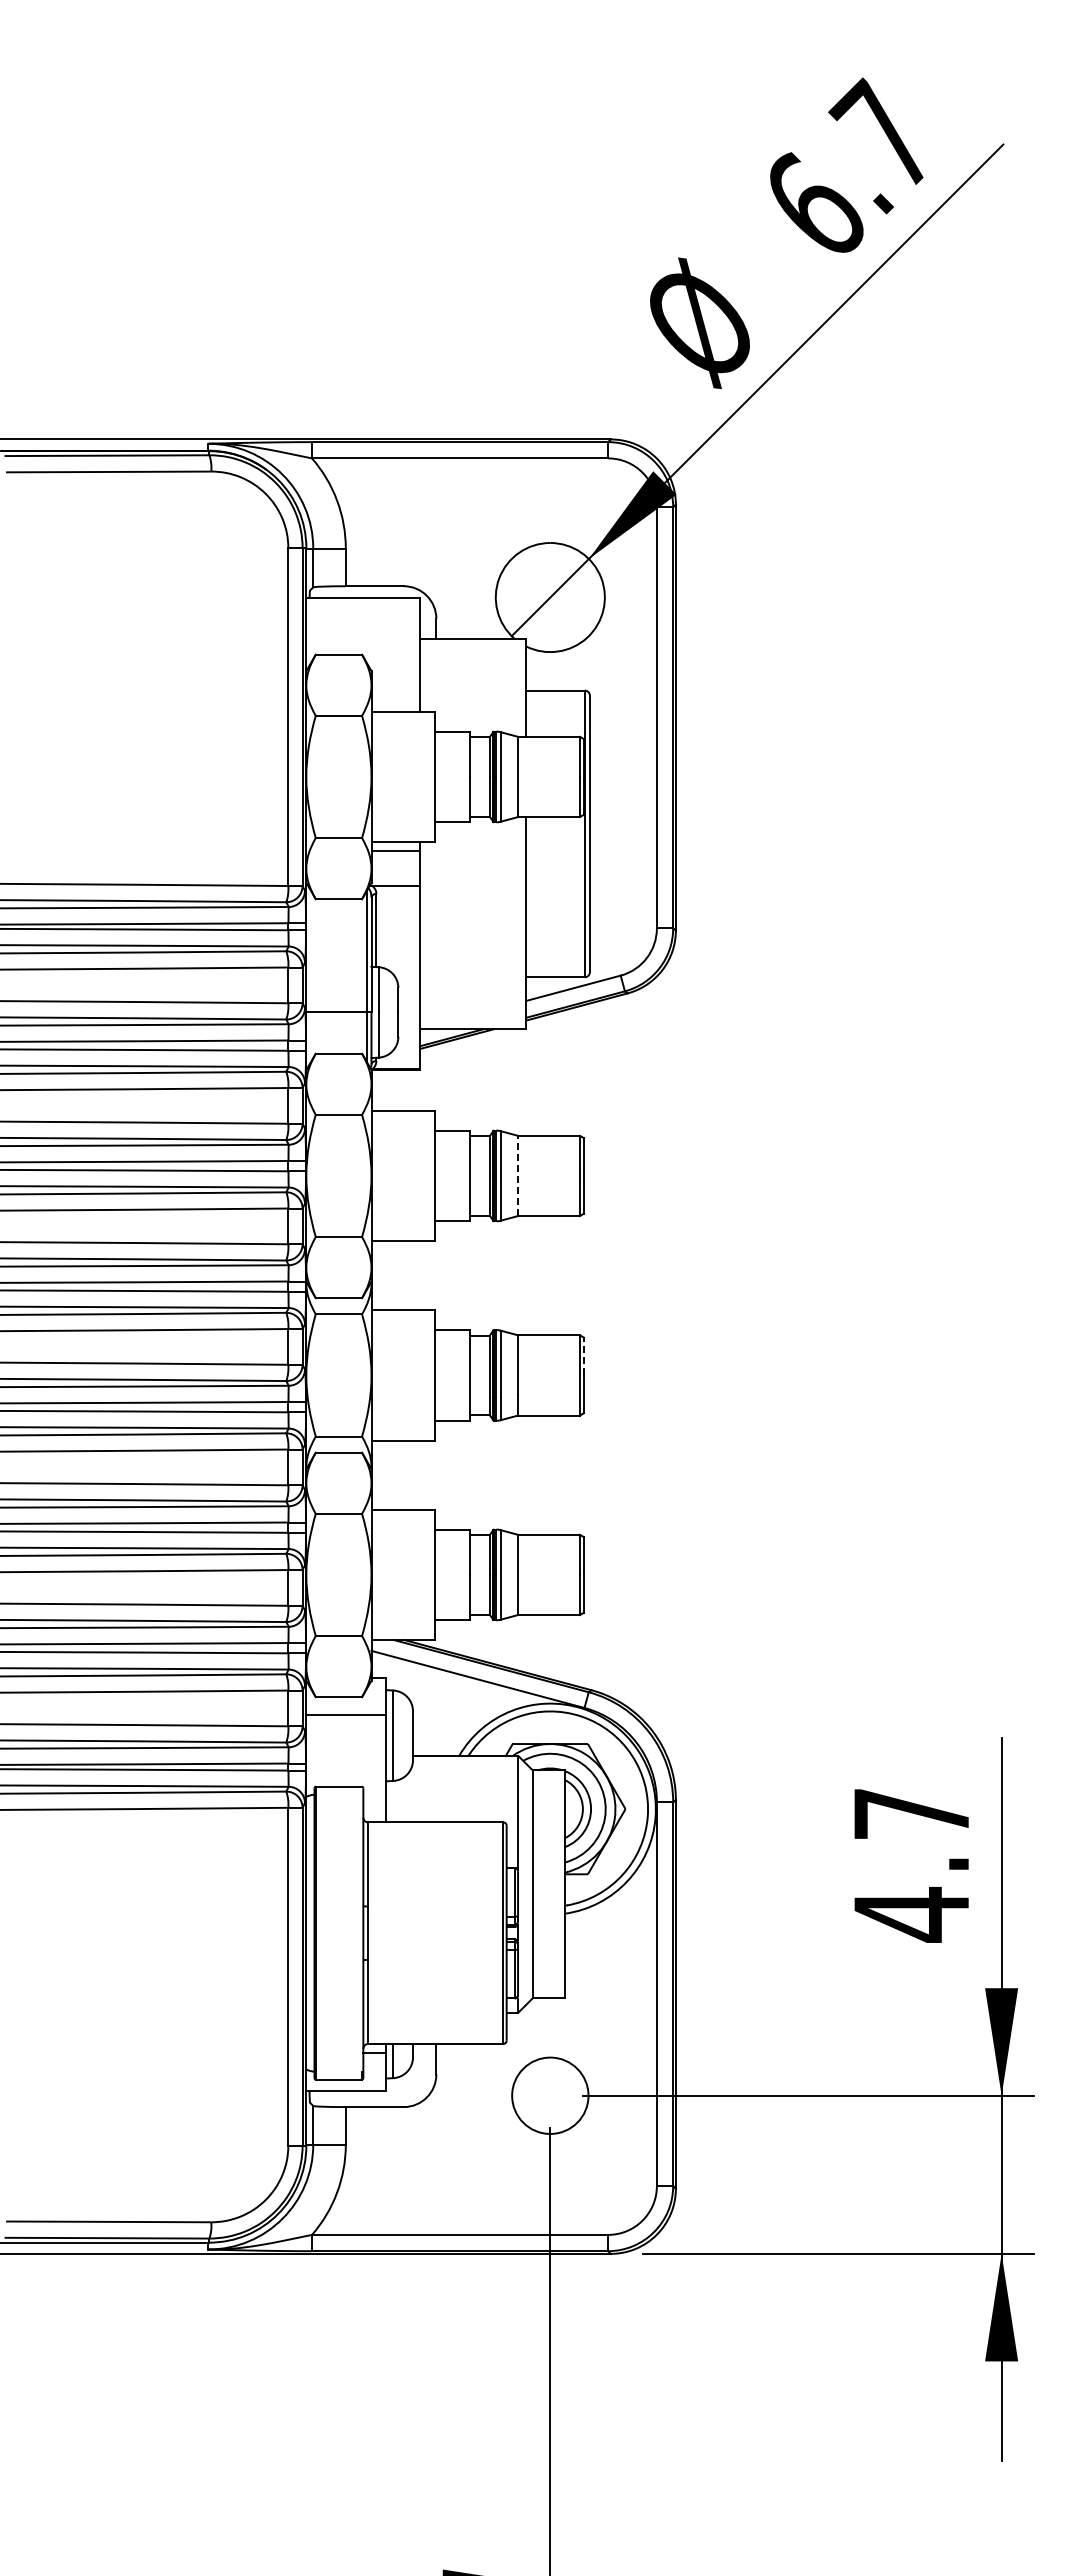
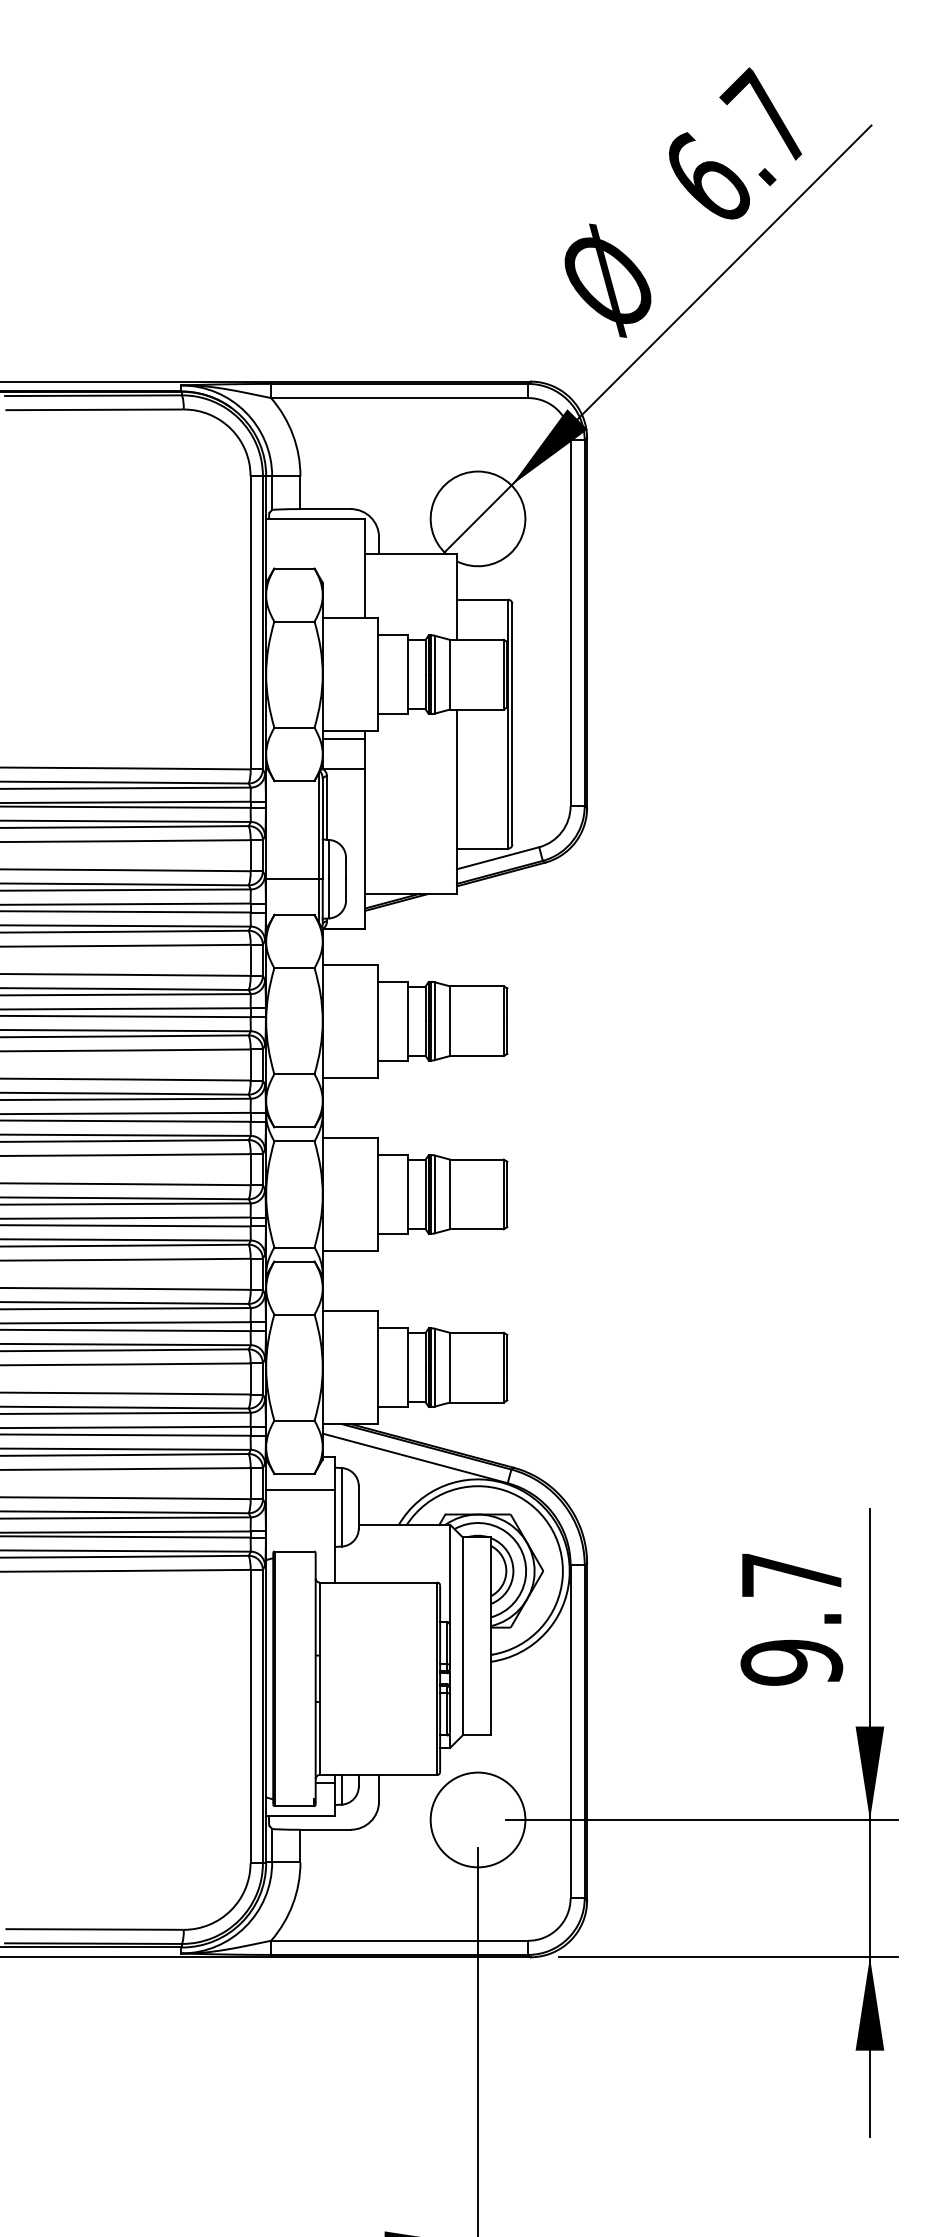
line: (518, 1175) -> (450, 1020), dashed -> solid
line: (584, 1356) -> (507, 1177), dashed -> solid
text: (911, 1914) -> (791, 1662), 4.7 -> 9.7
circle: (549, 2095) -> (477, 1819), size x1.43

